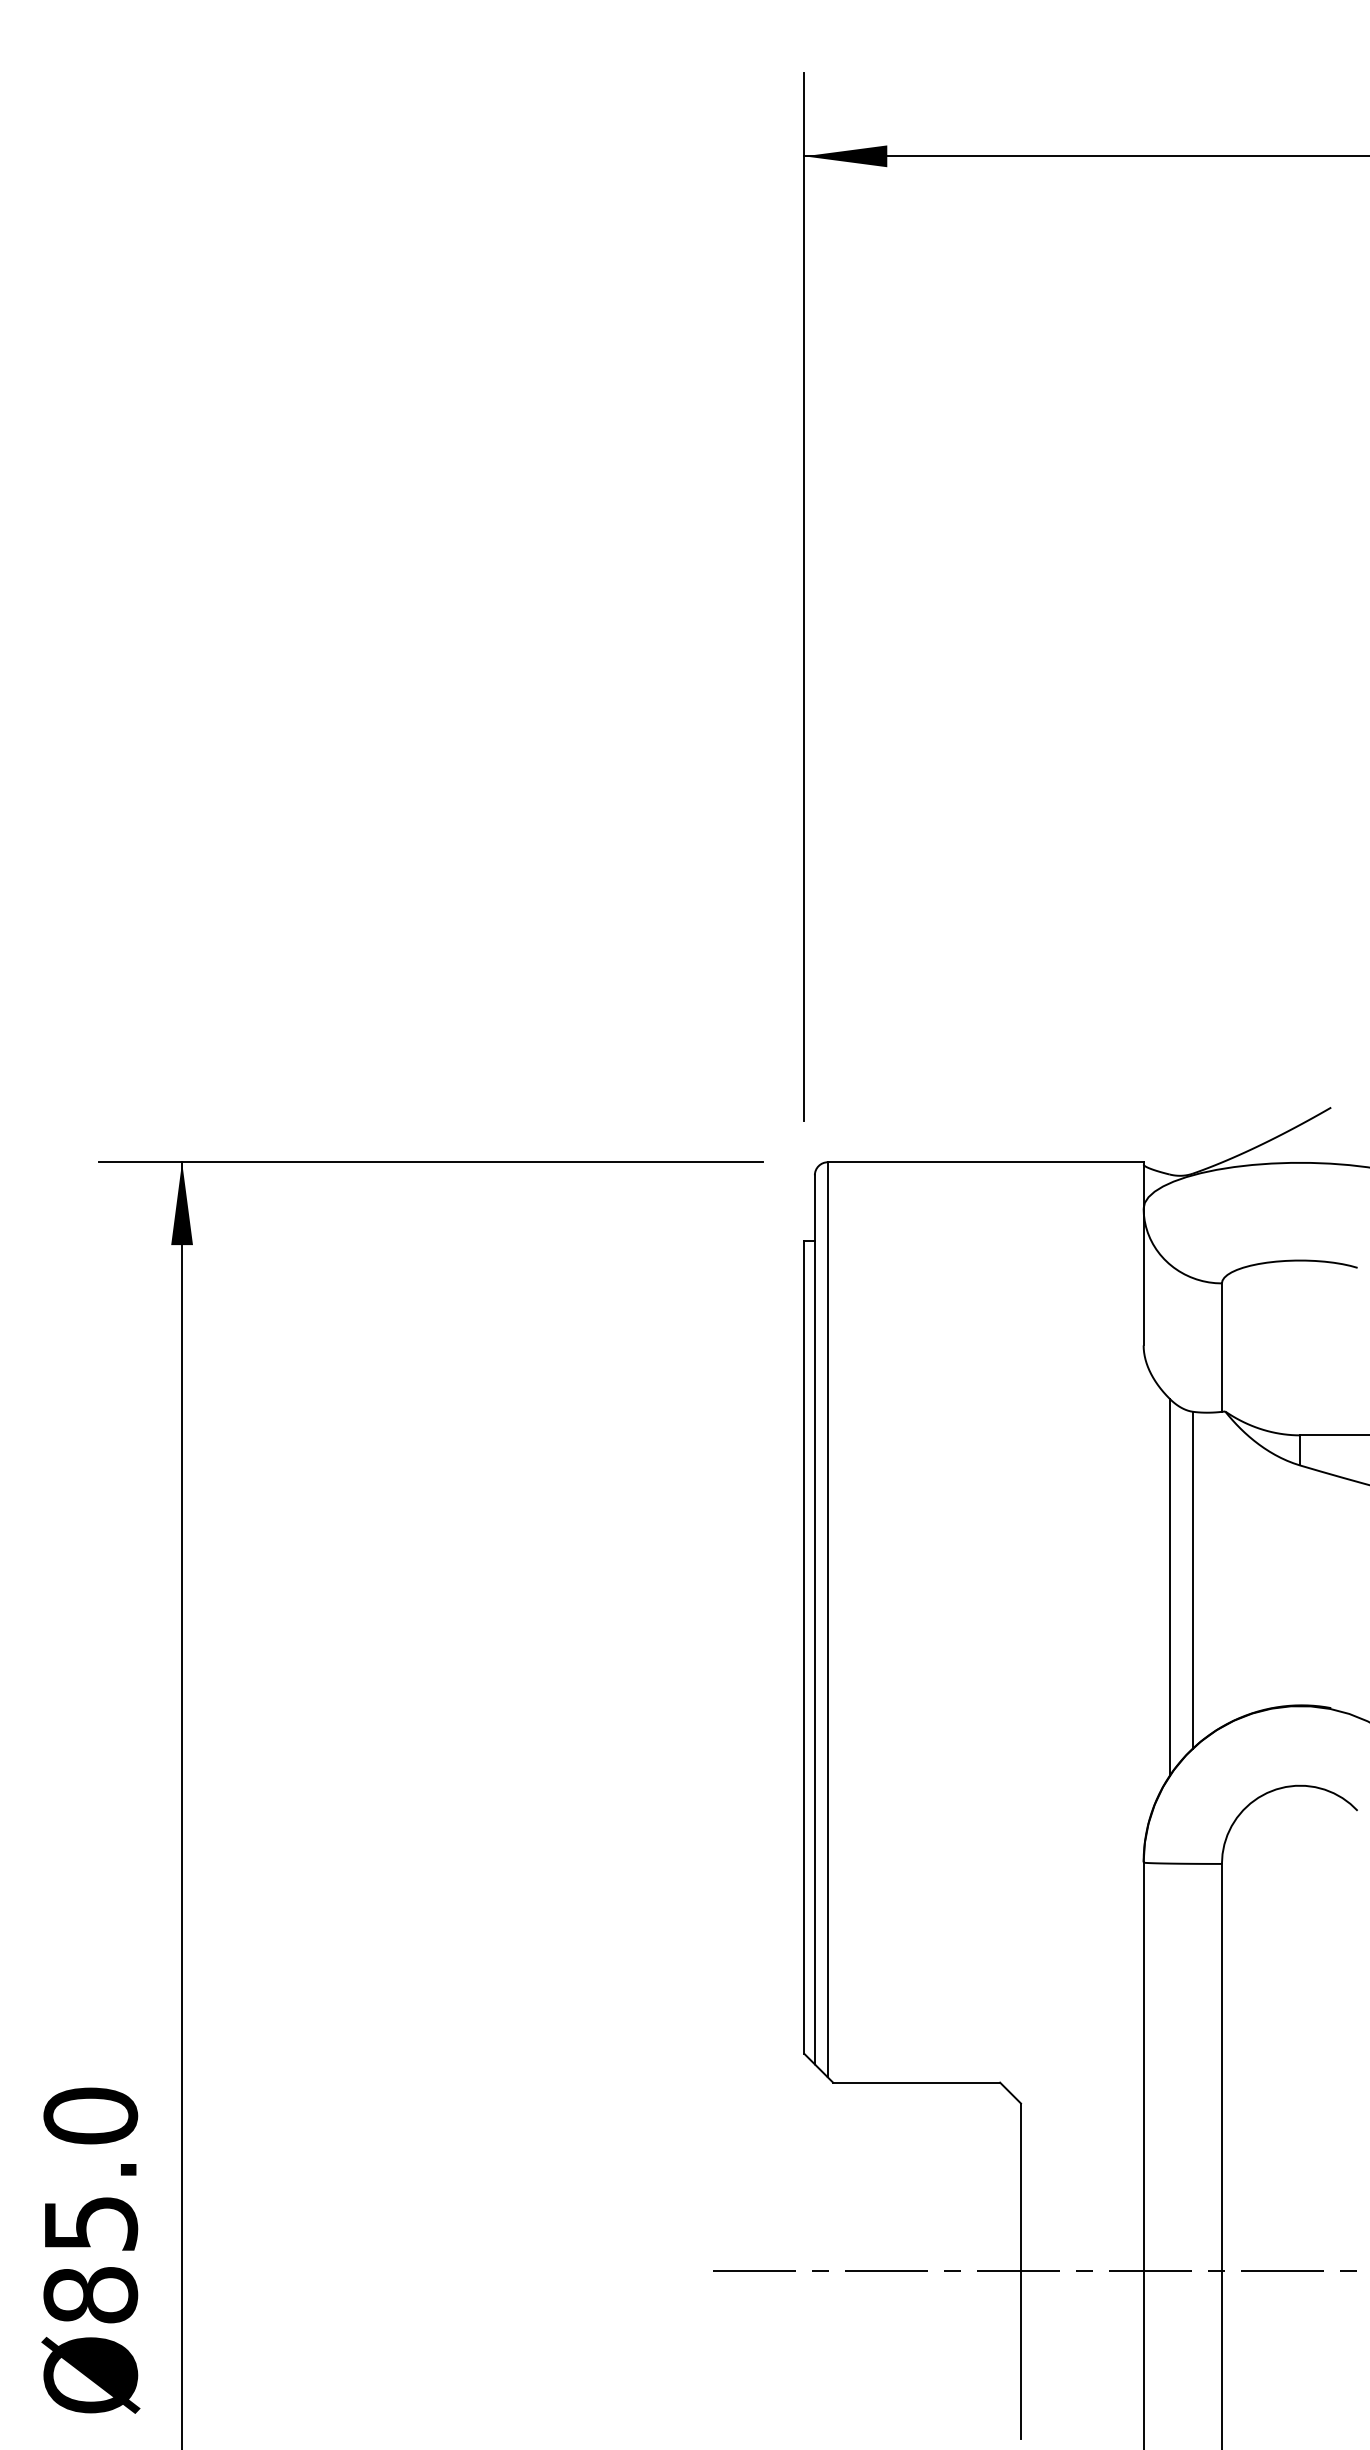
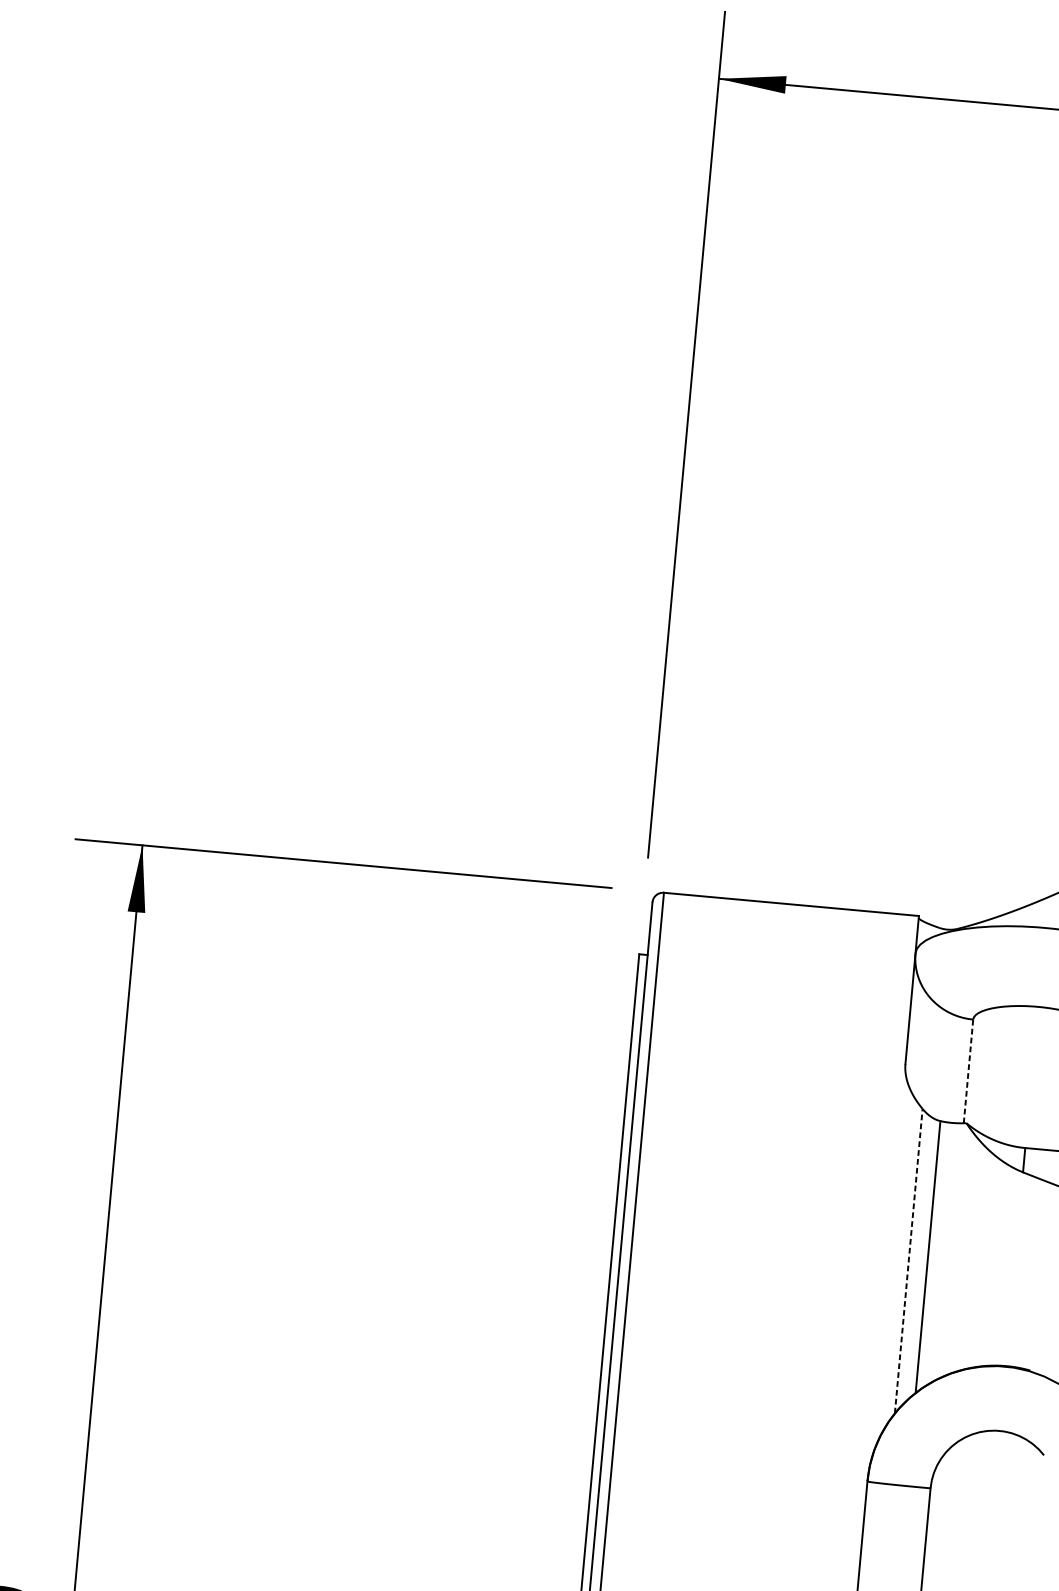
line: (1221, 1347) -> (968, 1071), solid -> dashed
line: (1169, 1587) -> (908, 1261), solid -> dashed

